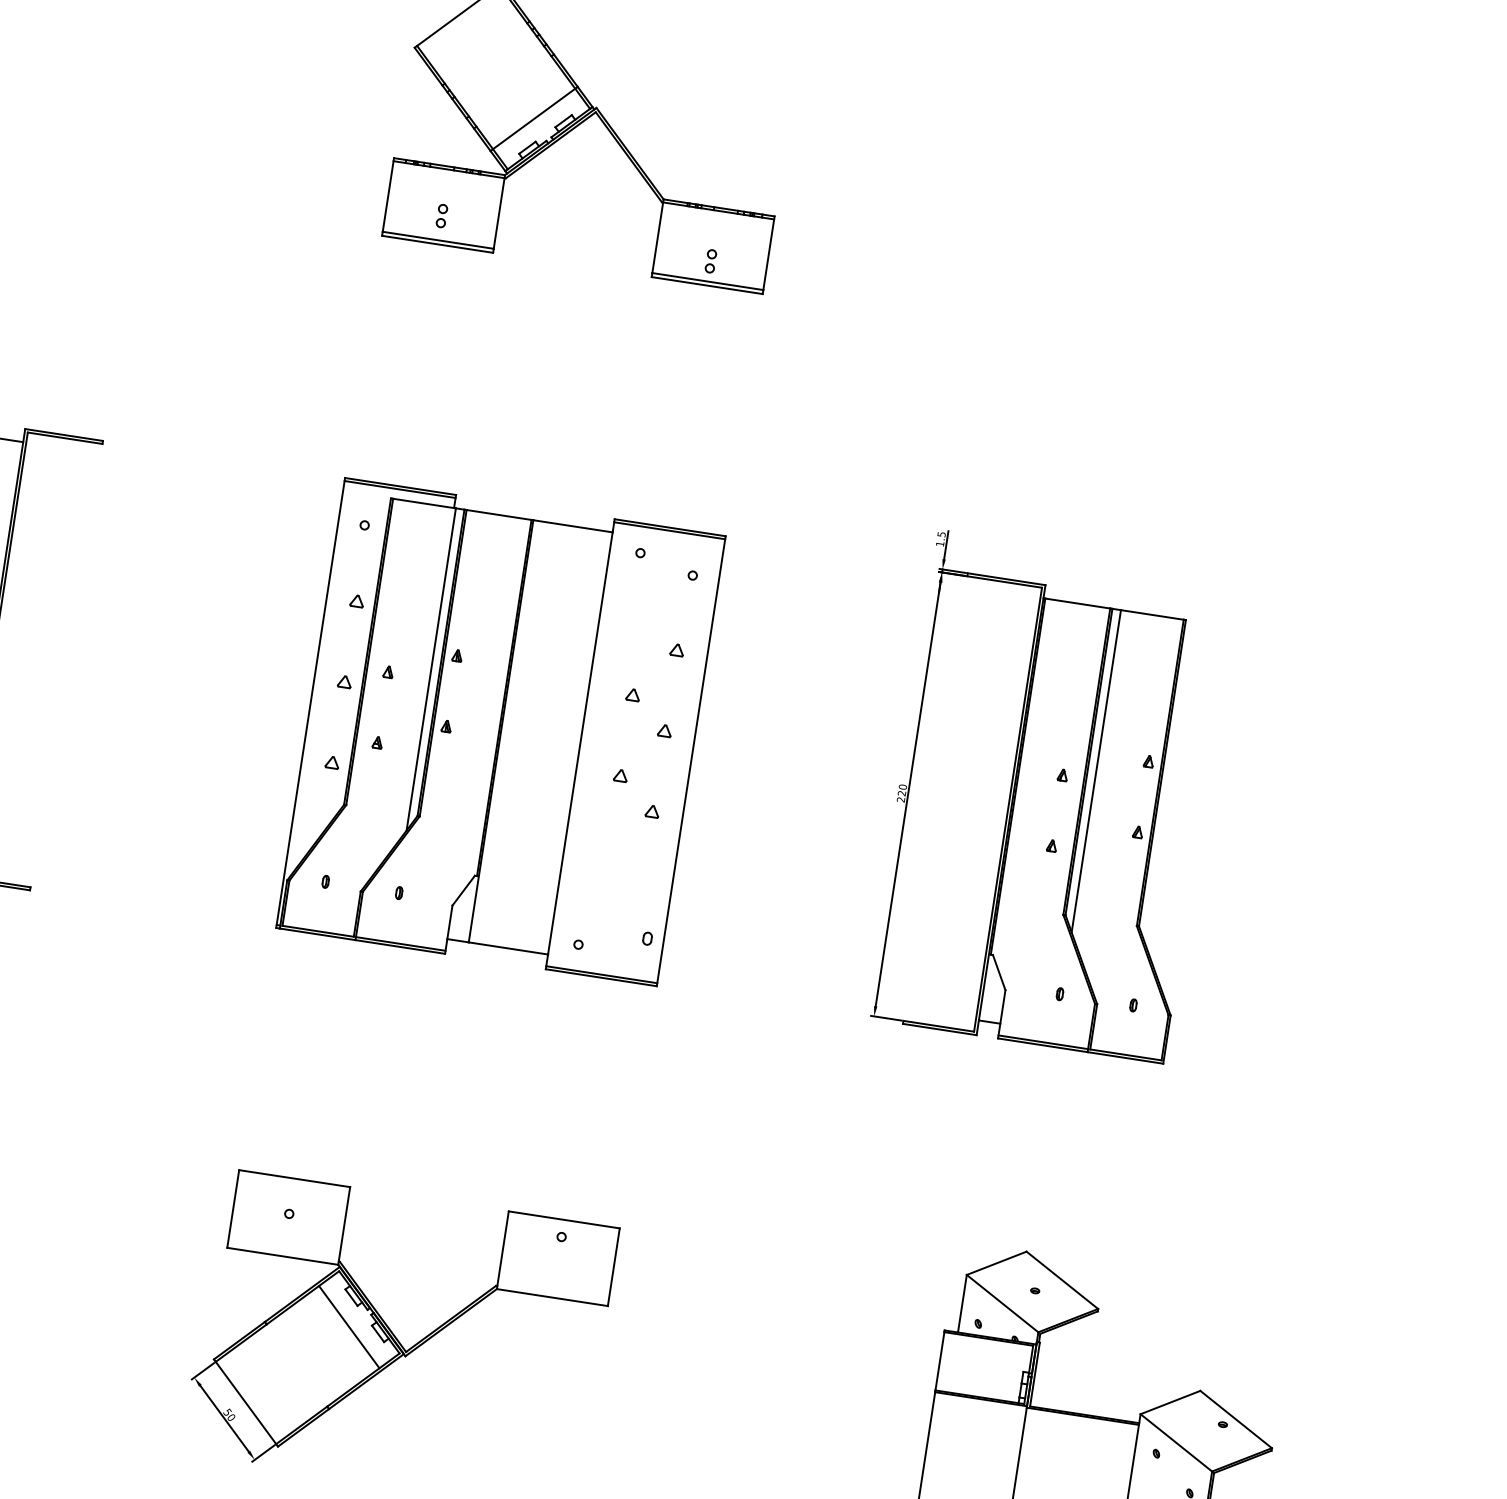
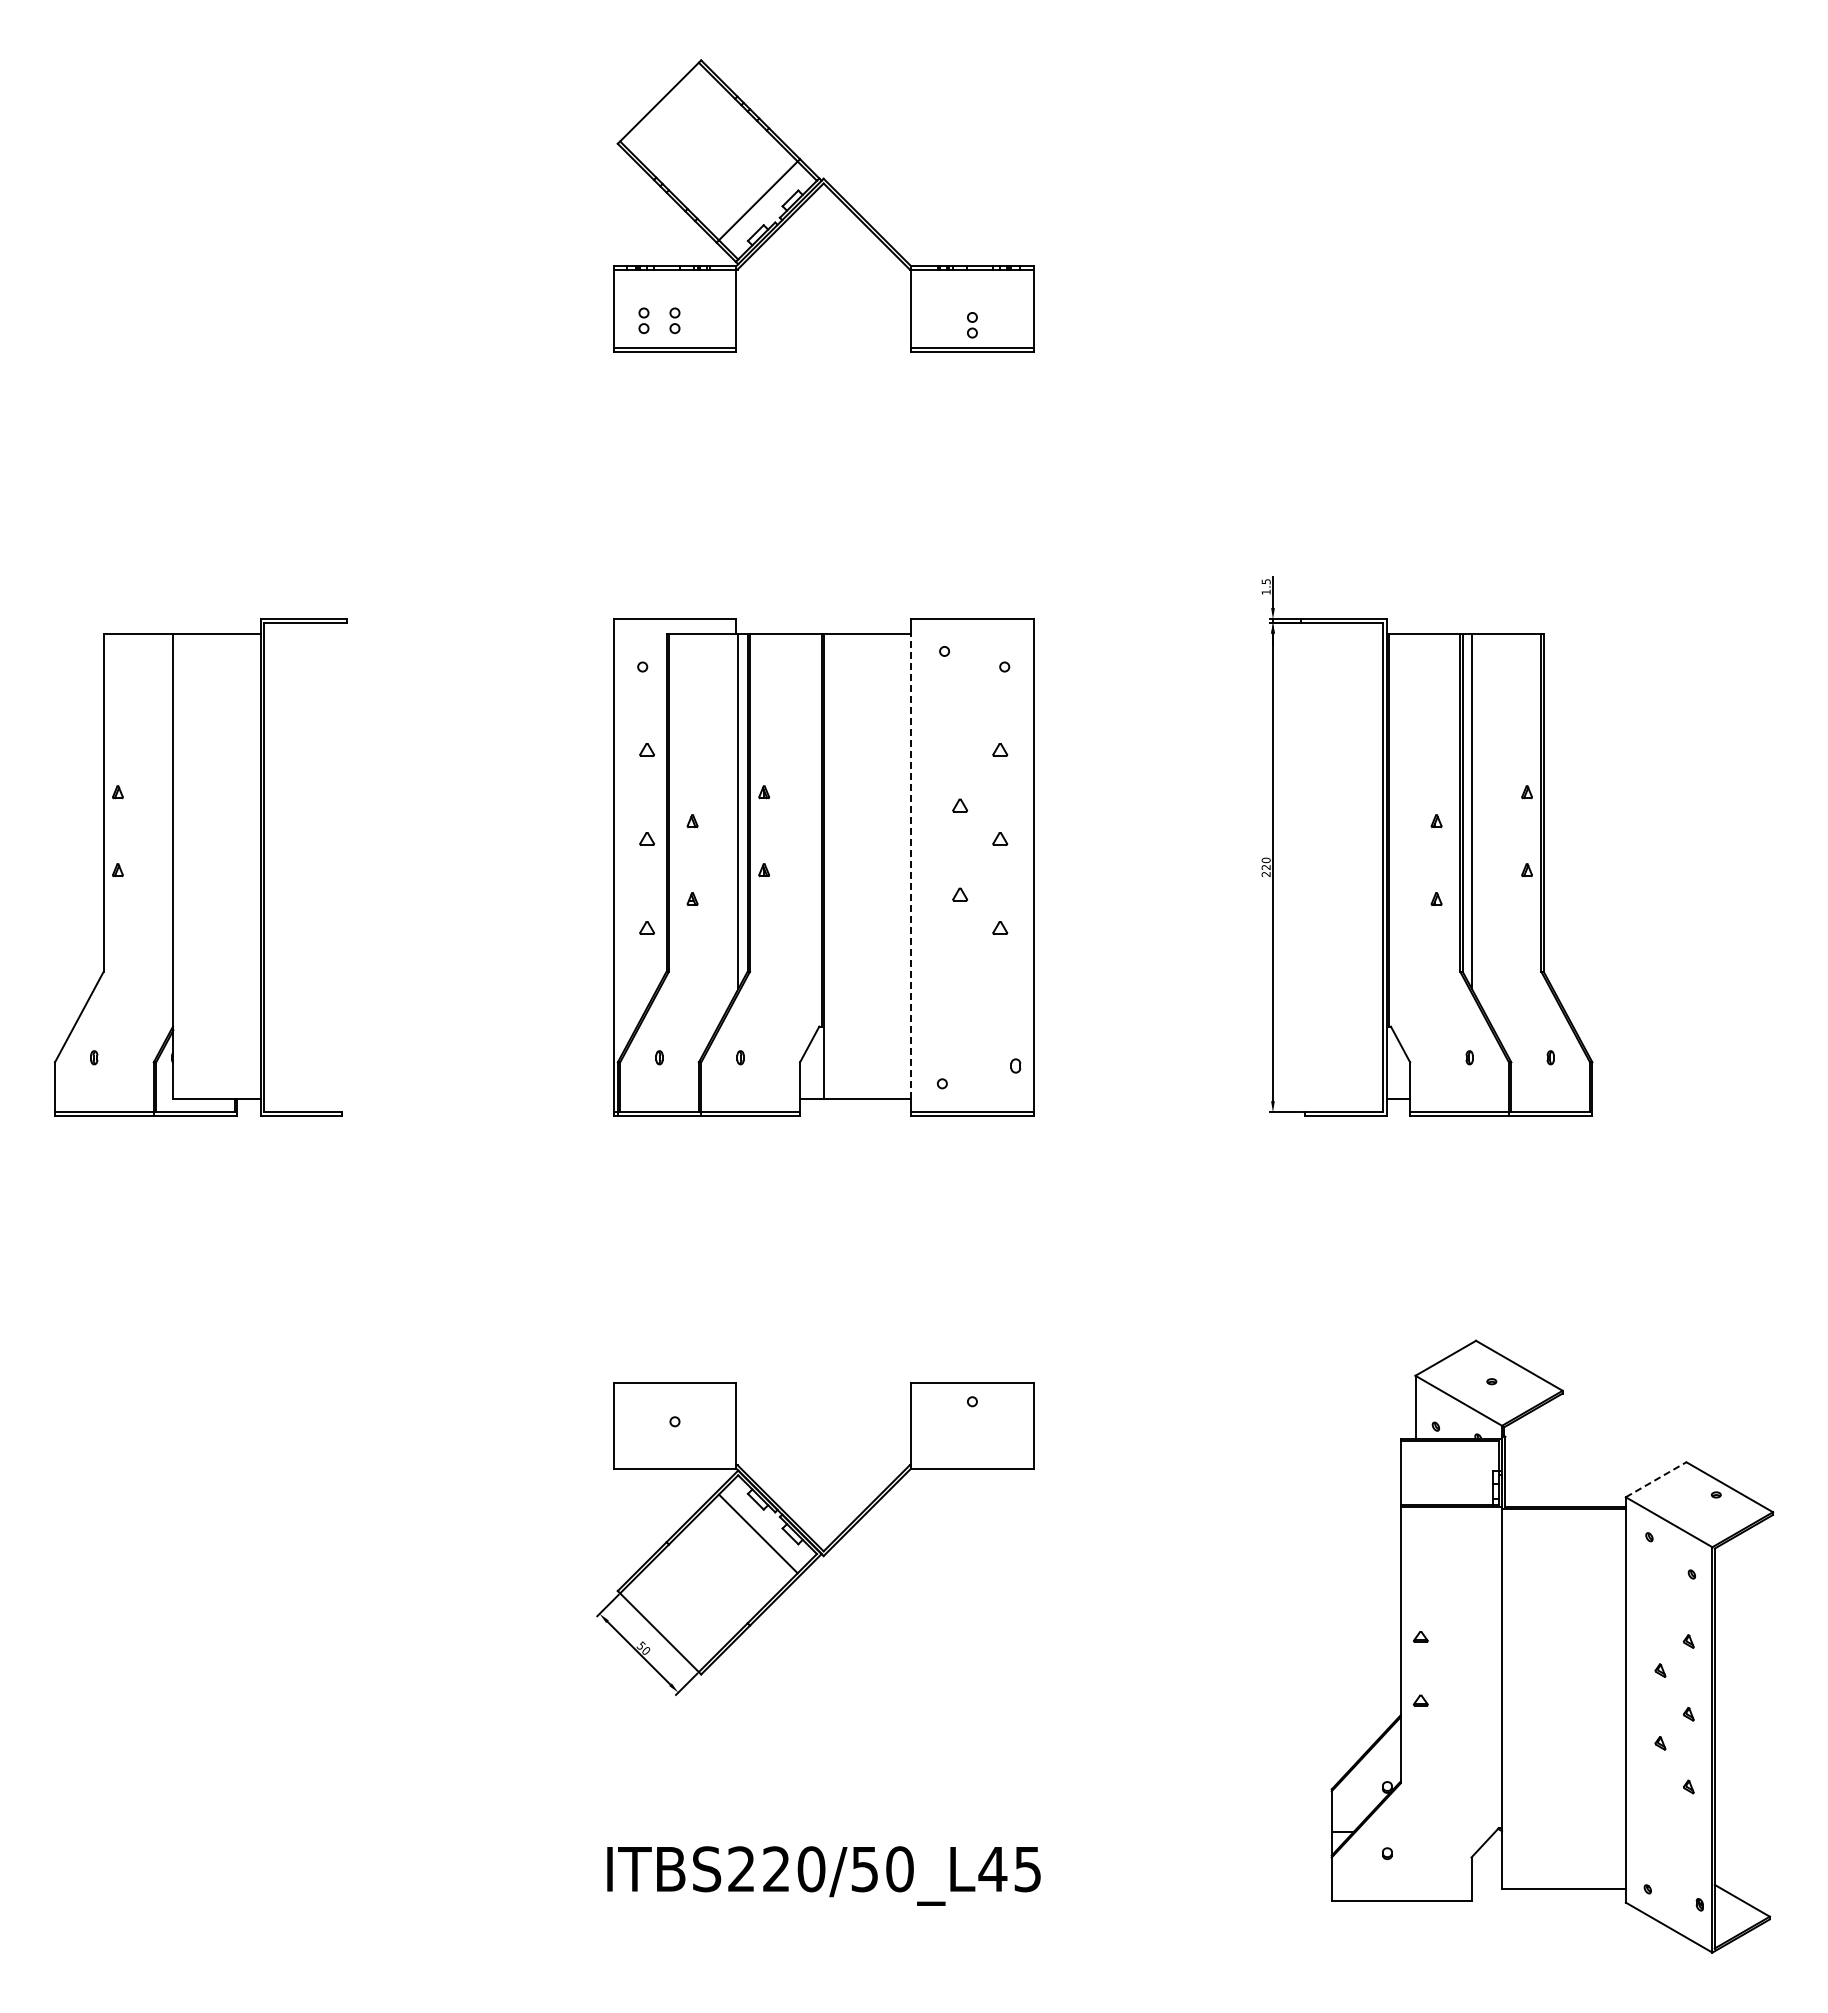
part: (413, 211) -> (643, 320), added
line: (399, 489) -> (674, 622), removed
line: (669, 530) -> (972, 622), removed
line: (580, 743) -> (911, 866), solid -> dashed
line: (1170, 1402) -> (1656, 1479), solid -> dashed

